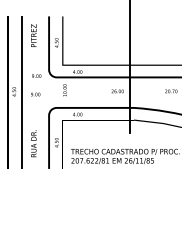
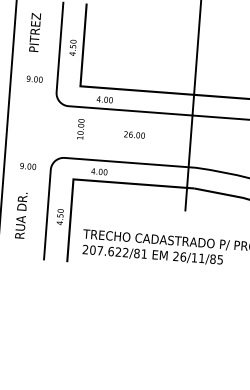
text: (36, 75) -> (34, 78), moved
text: (117, 91) -> (134, 135), moved
text: (35, 94) -> (27, 166), moved

